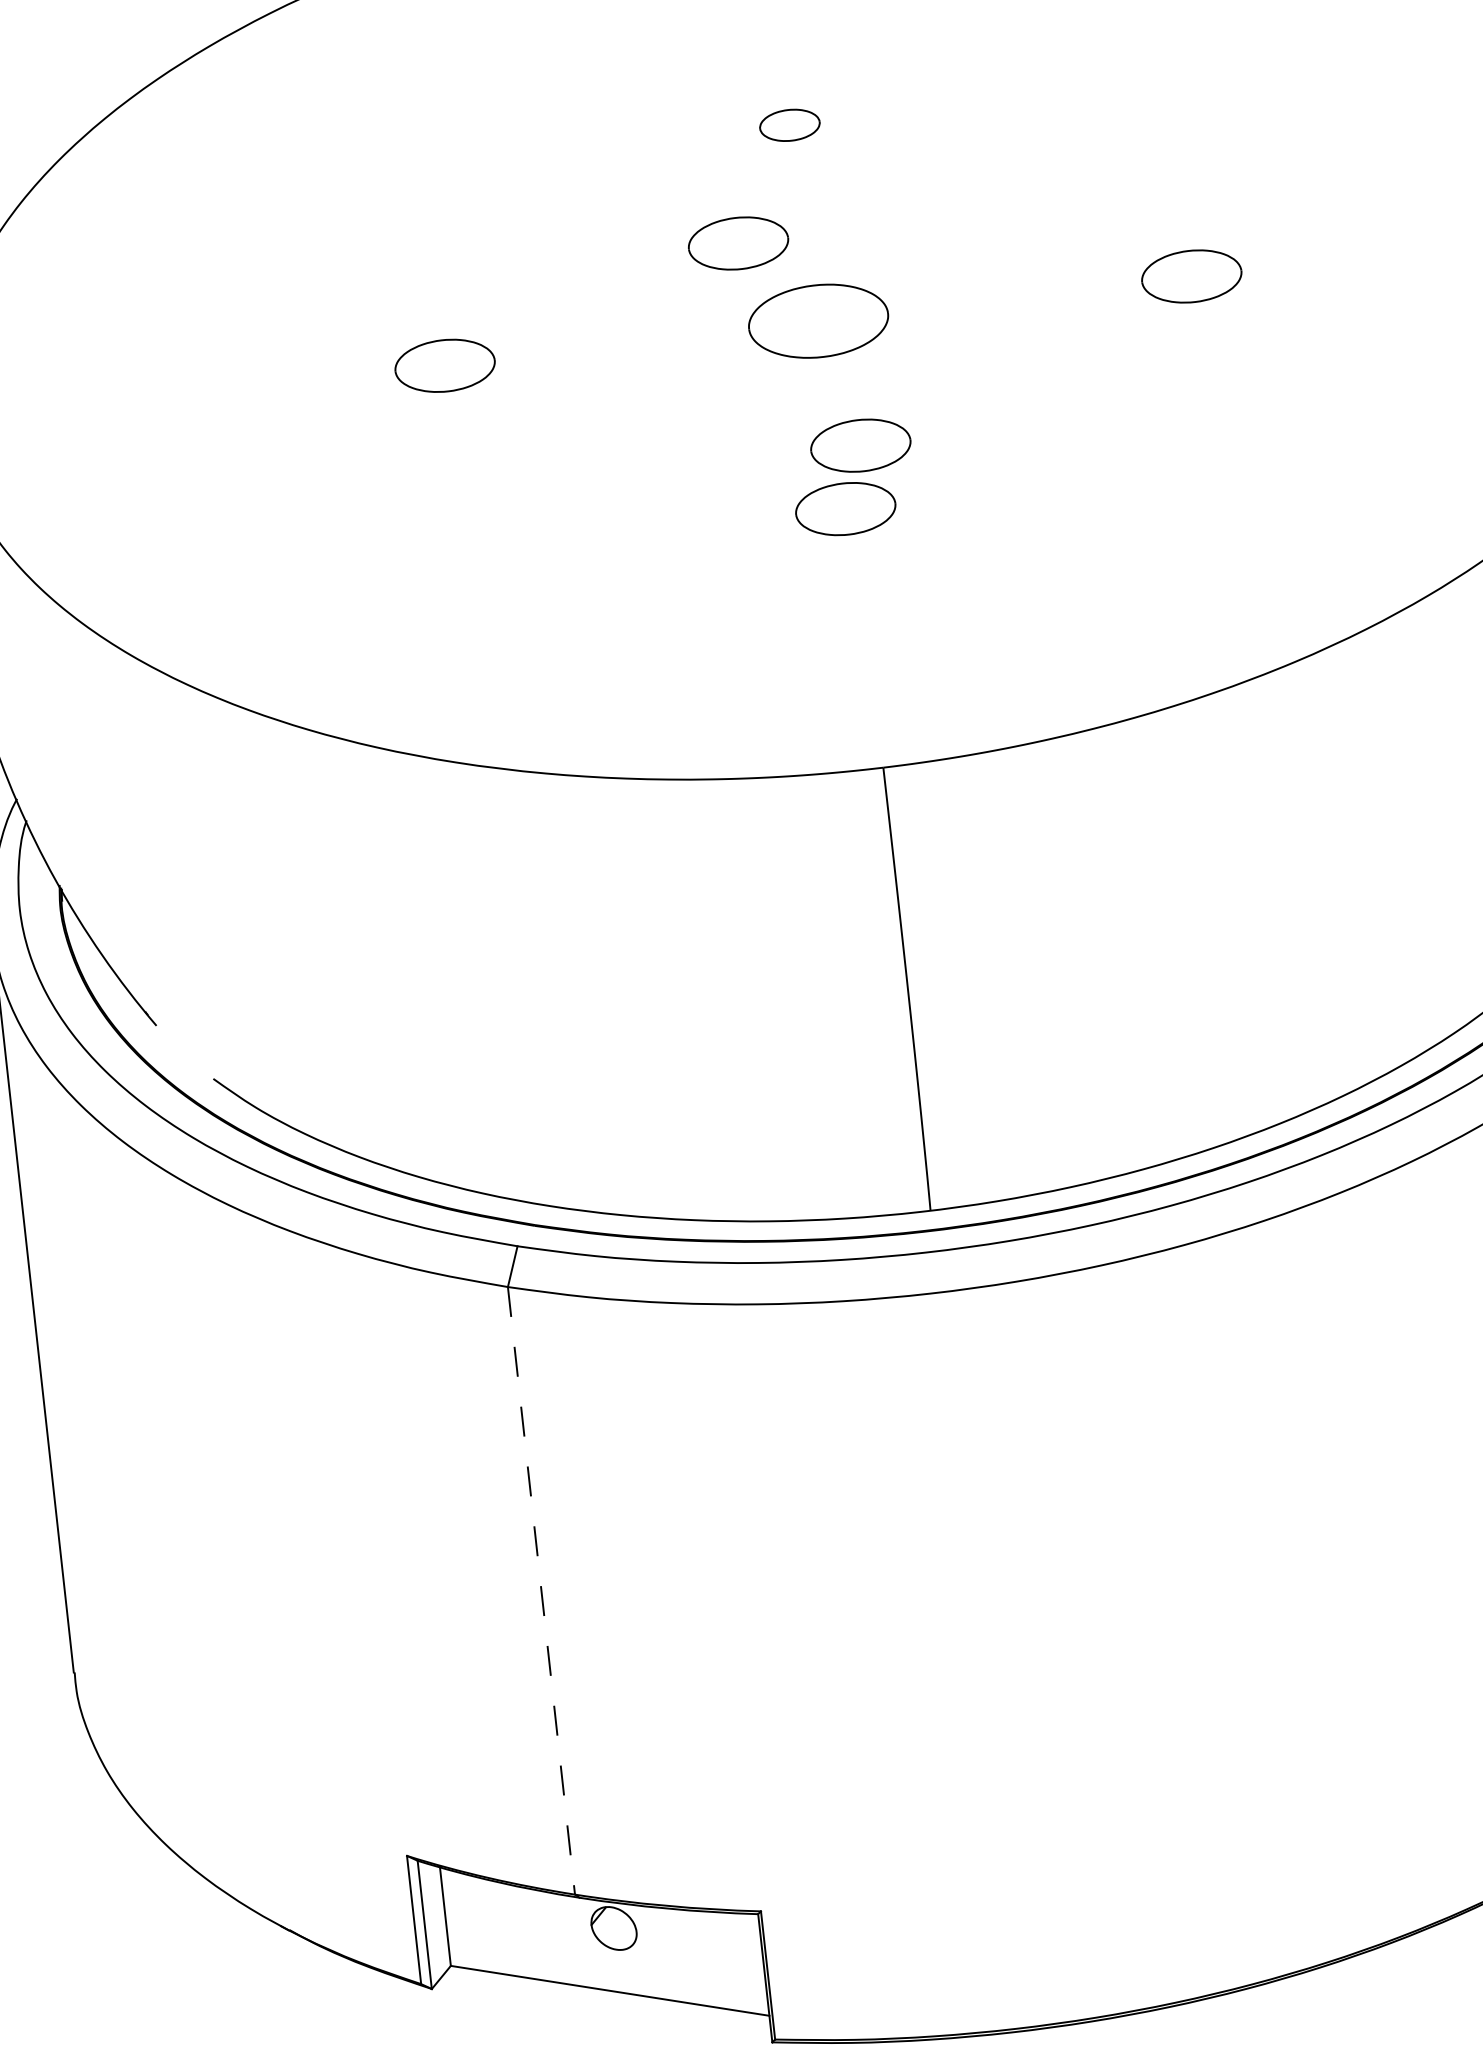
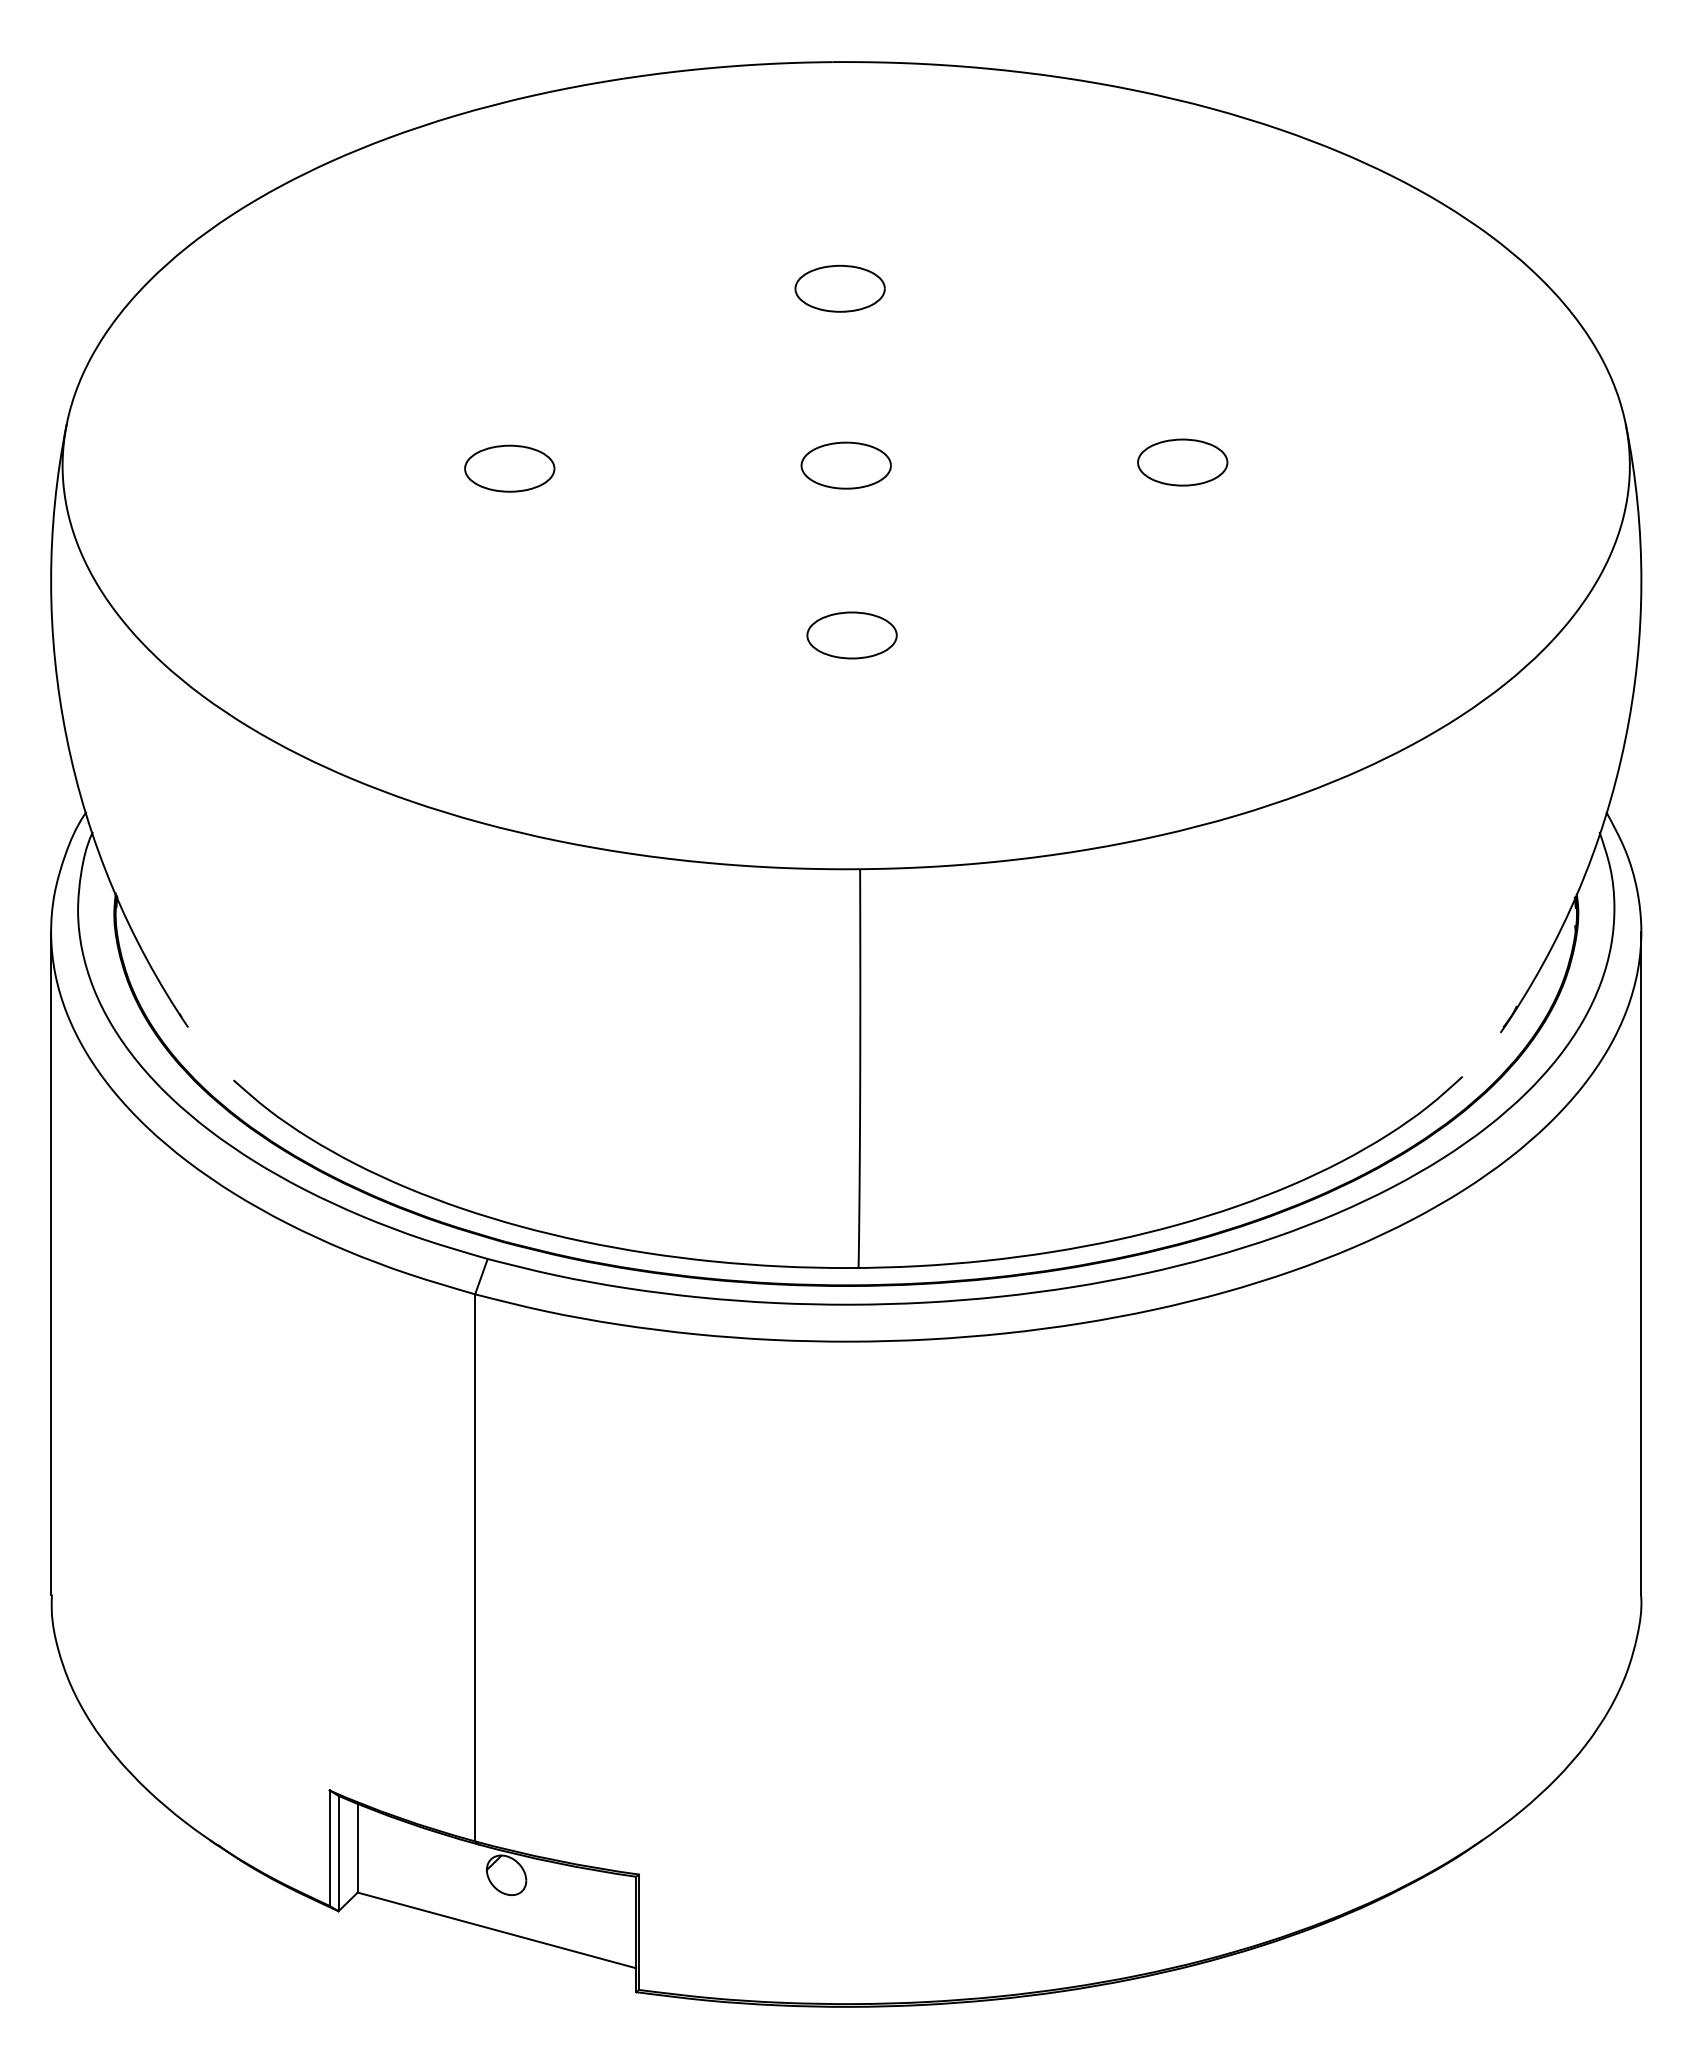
part: (789, 125) -> (839, 288), size x1.67
part: (738, 243) -> (782, 388), removed
part: (817, 321) -> (845, 465), size x0.71
part: (860, 445) -> (871, 580), removed
line: (541, 1590) -> (475, 1567), dashed -> solid

